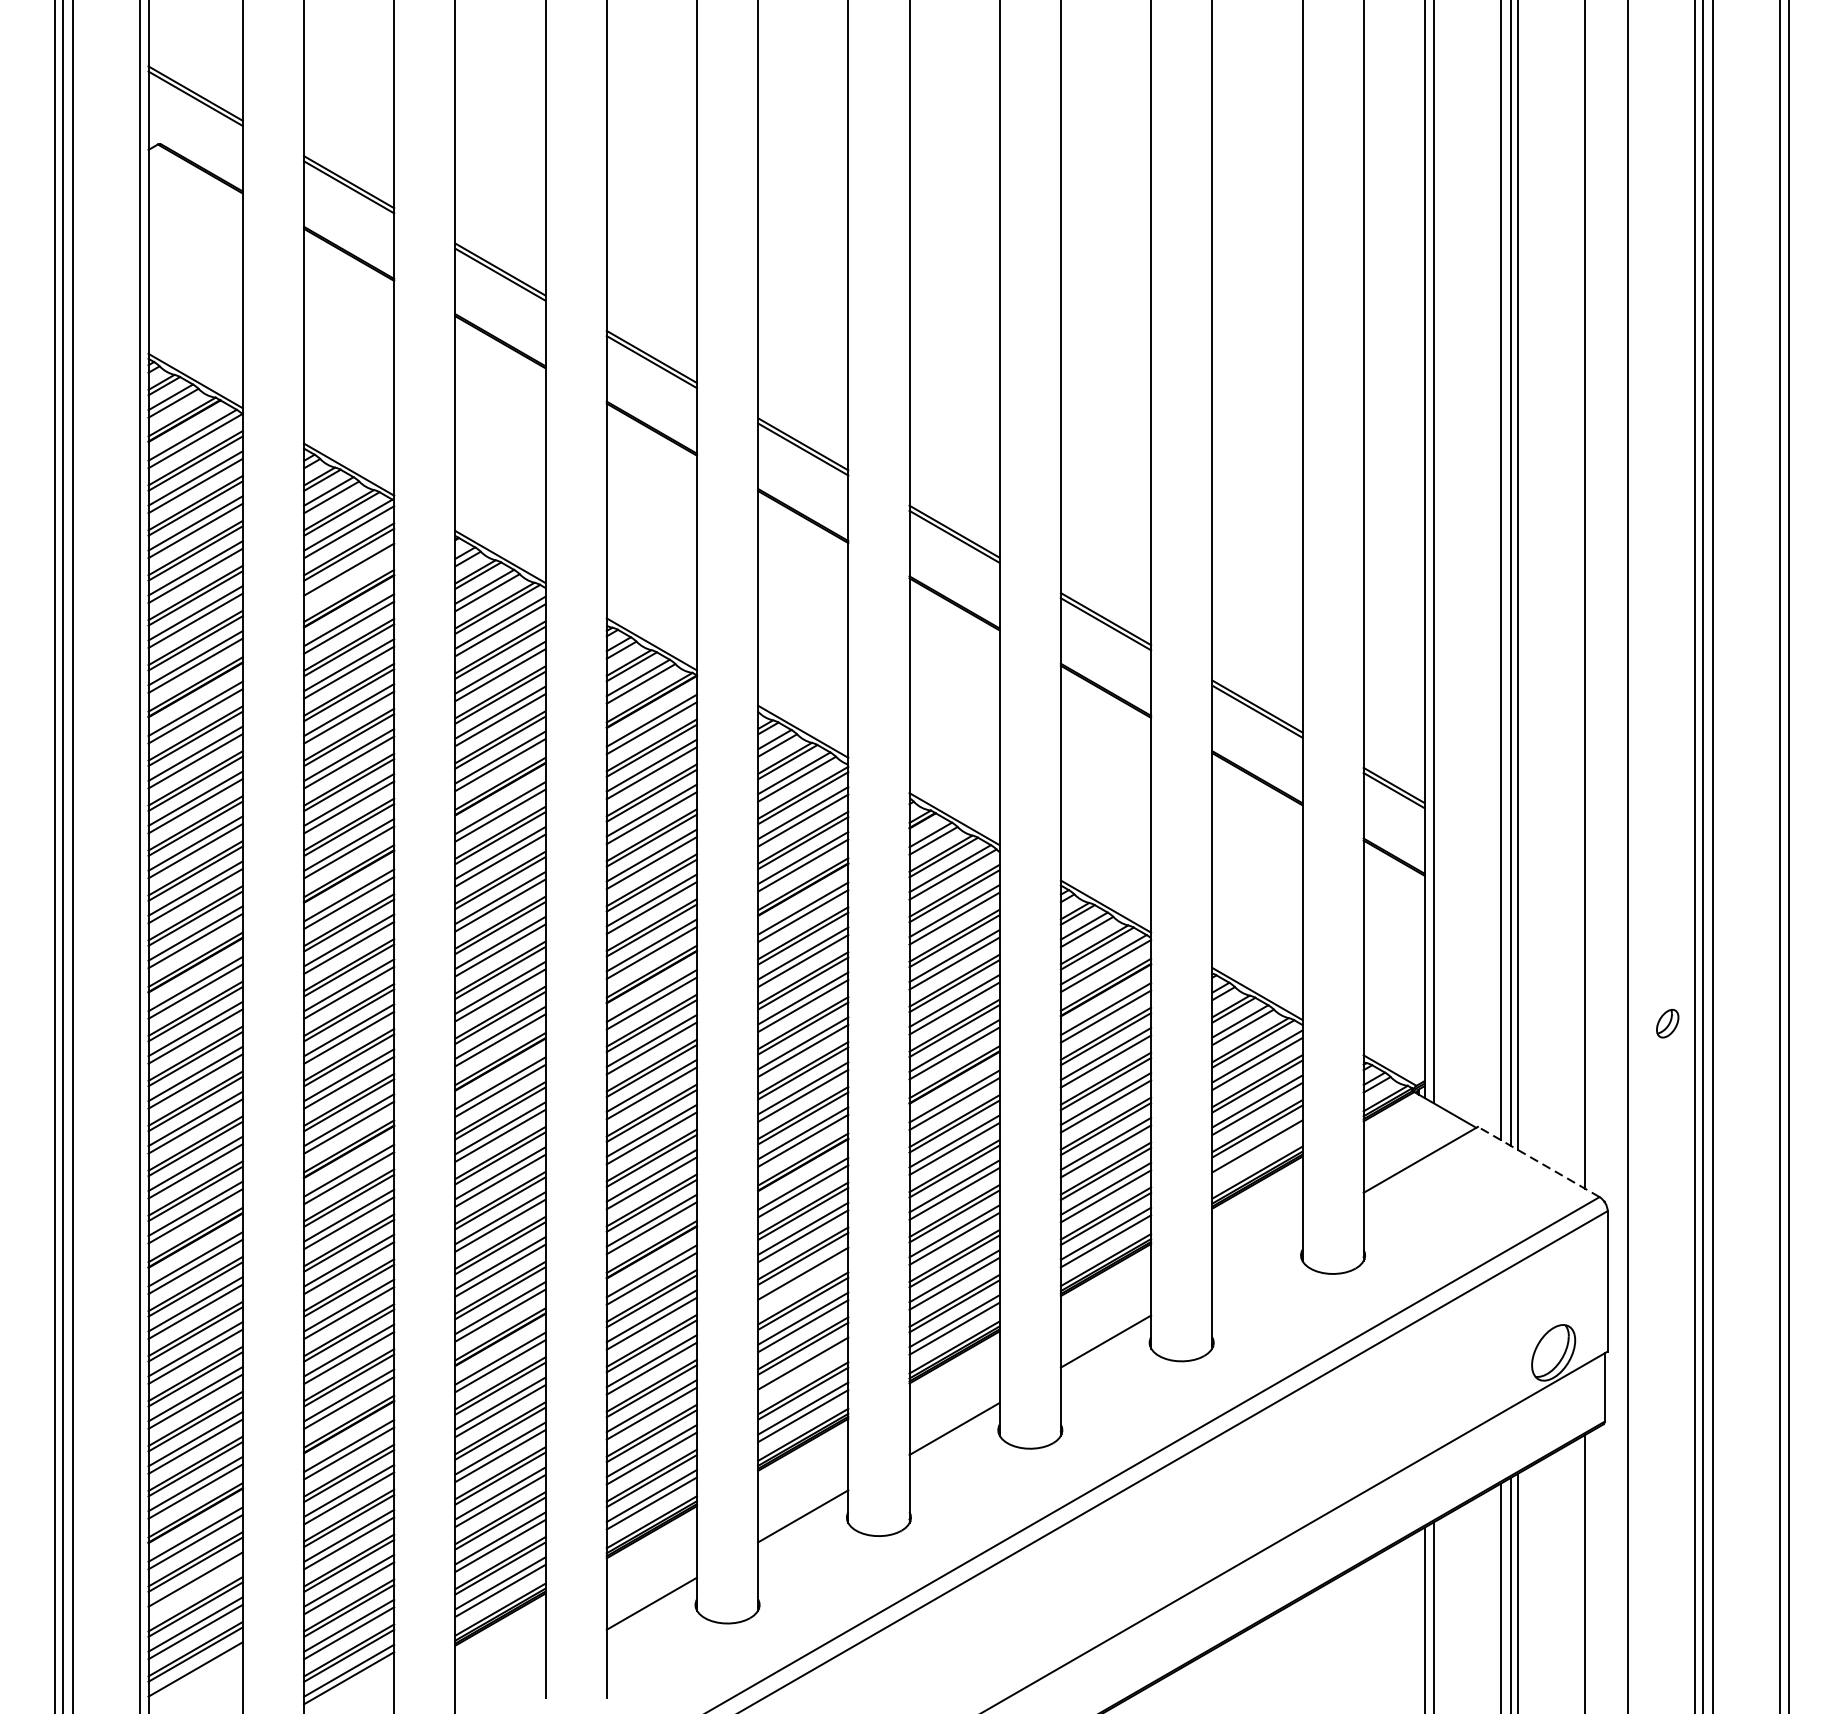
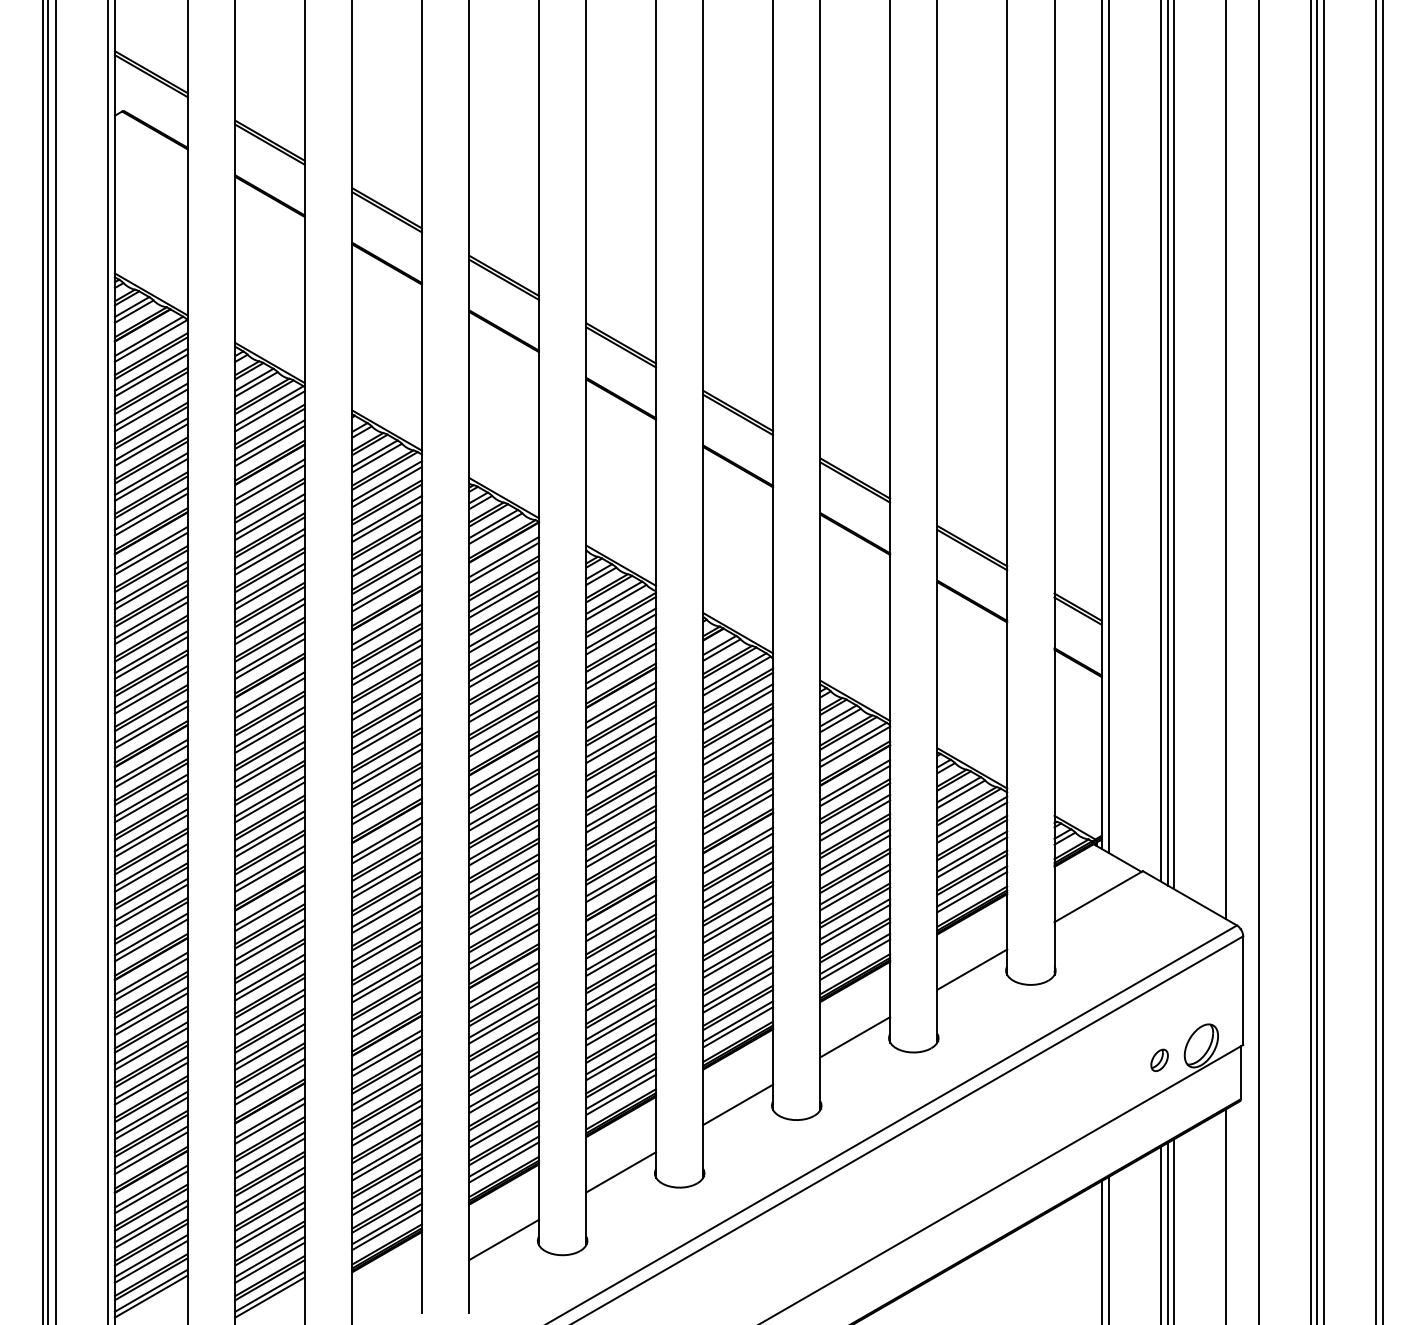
line: (348, 577) -> (269, 446), added
part: (1667, 1023) -> (1159, 1060), moved
line: (1257, 1154) -> (972, 892), added
line: (1538, 1162) -> (1189, 898), dashed -> solid
line: (1257, 1254) -> (972, 969), added
line: (803, 1281) -> (621, 990), added
line: (803, 1370) -> (621, 1059), added
line: (194, 1587) -> (150, 1227), added
line: (194, 1676) -> (150, 1296), added

